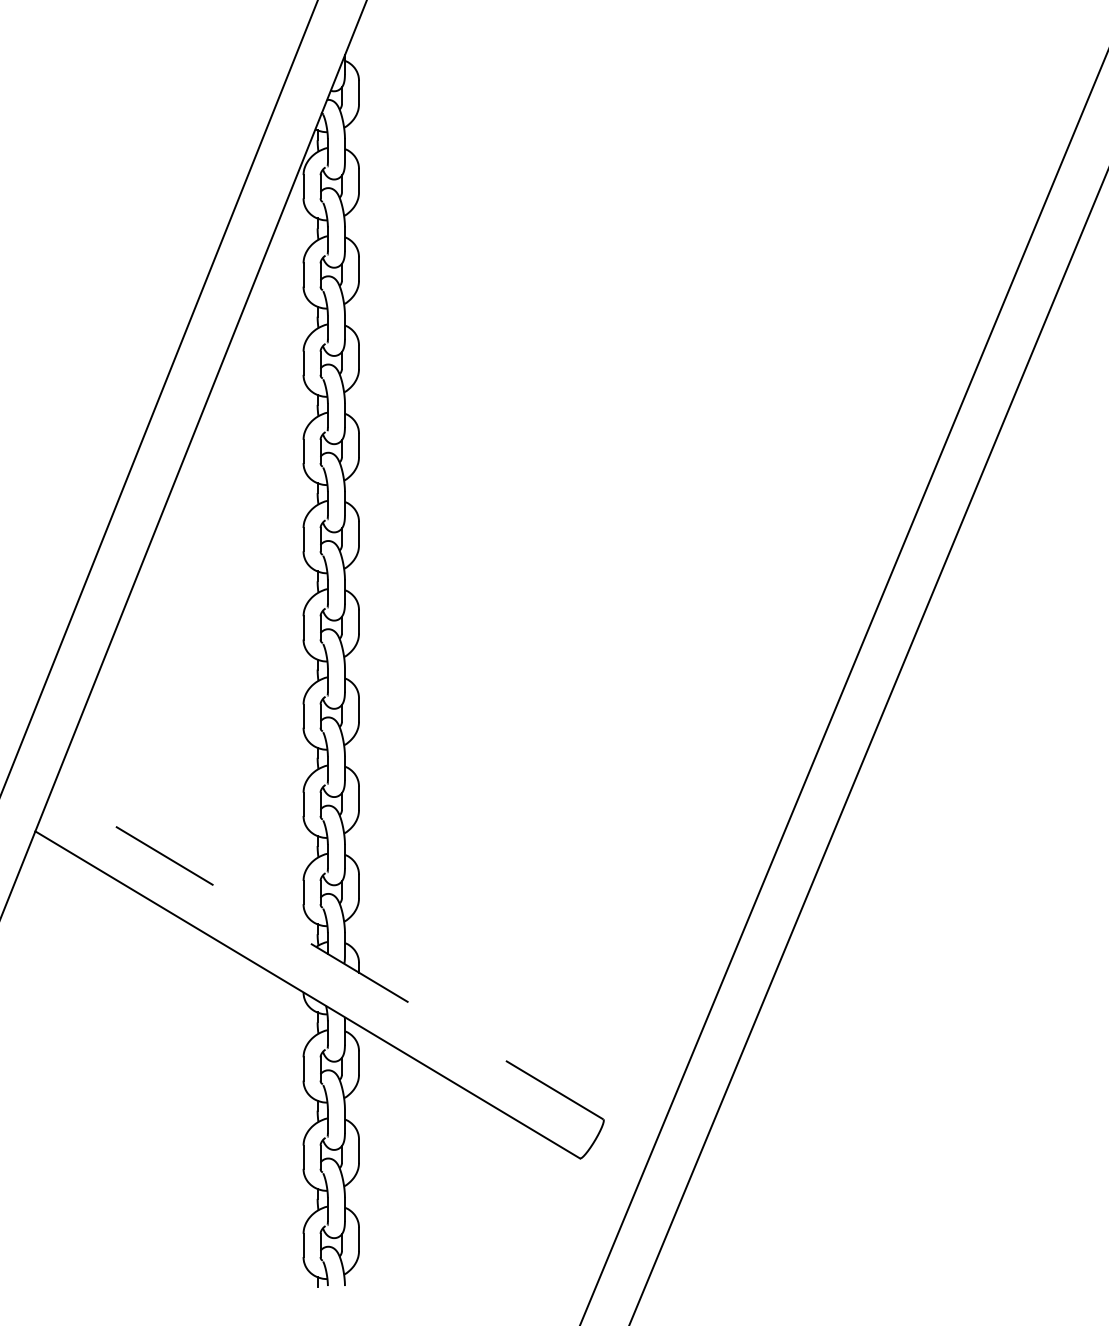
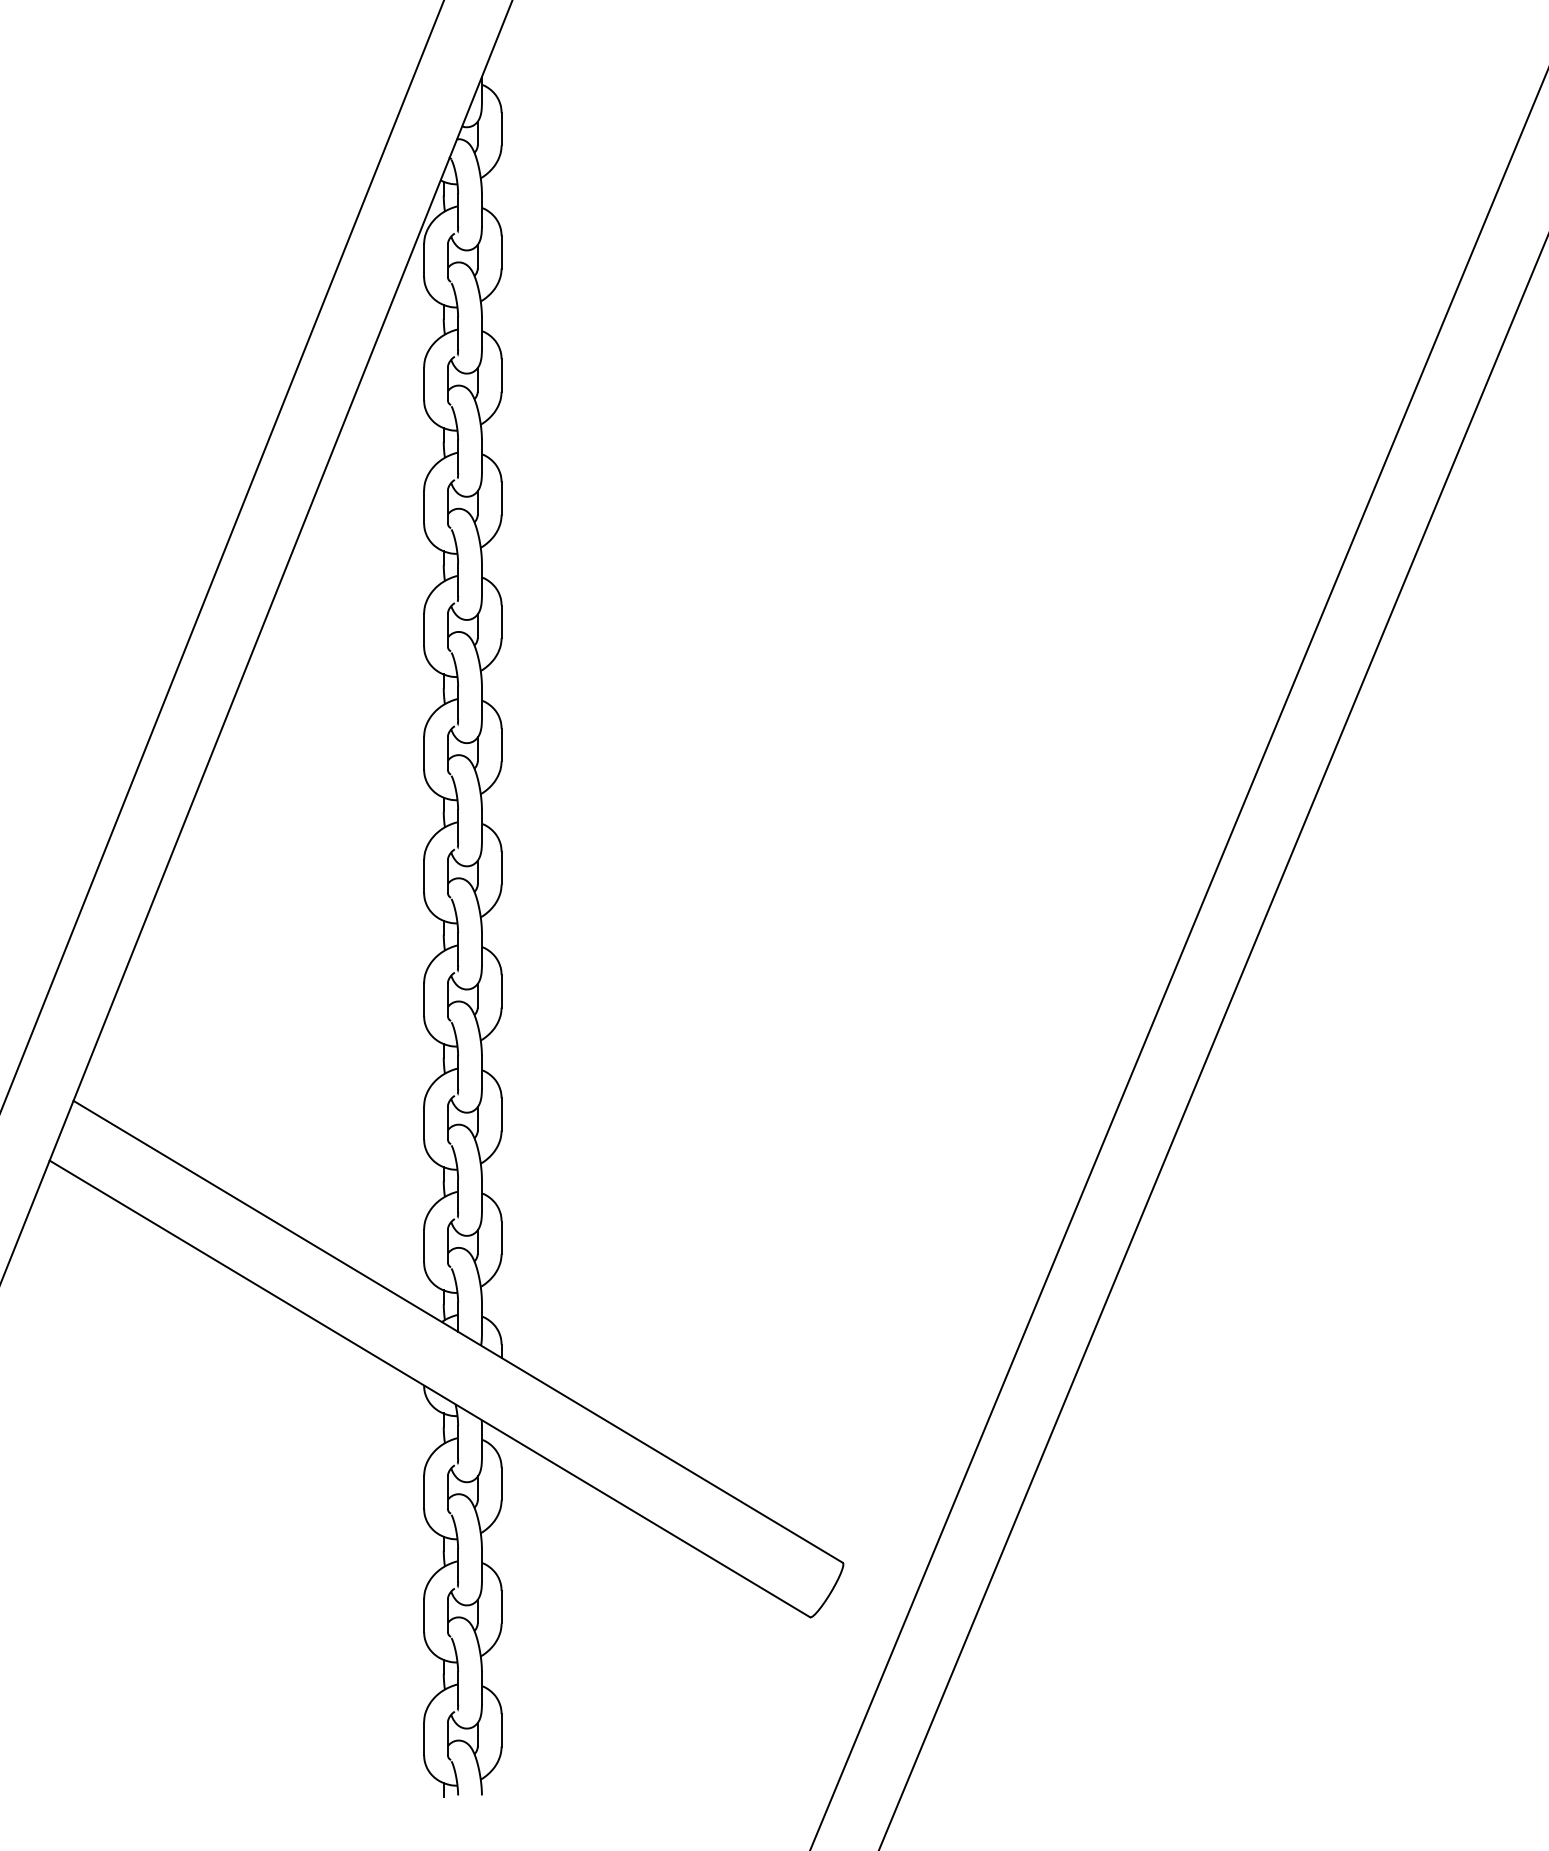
line: (328, 953) -> (458, 1331), dashed -> solid

